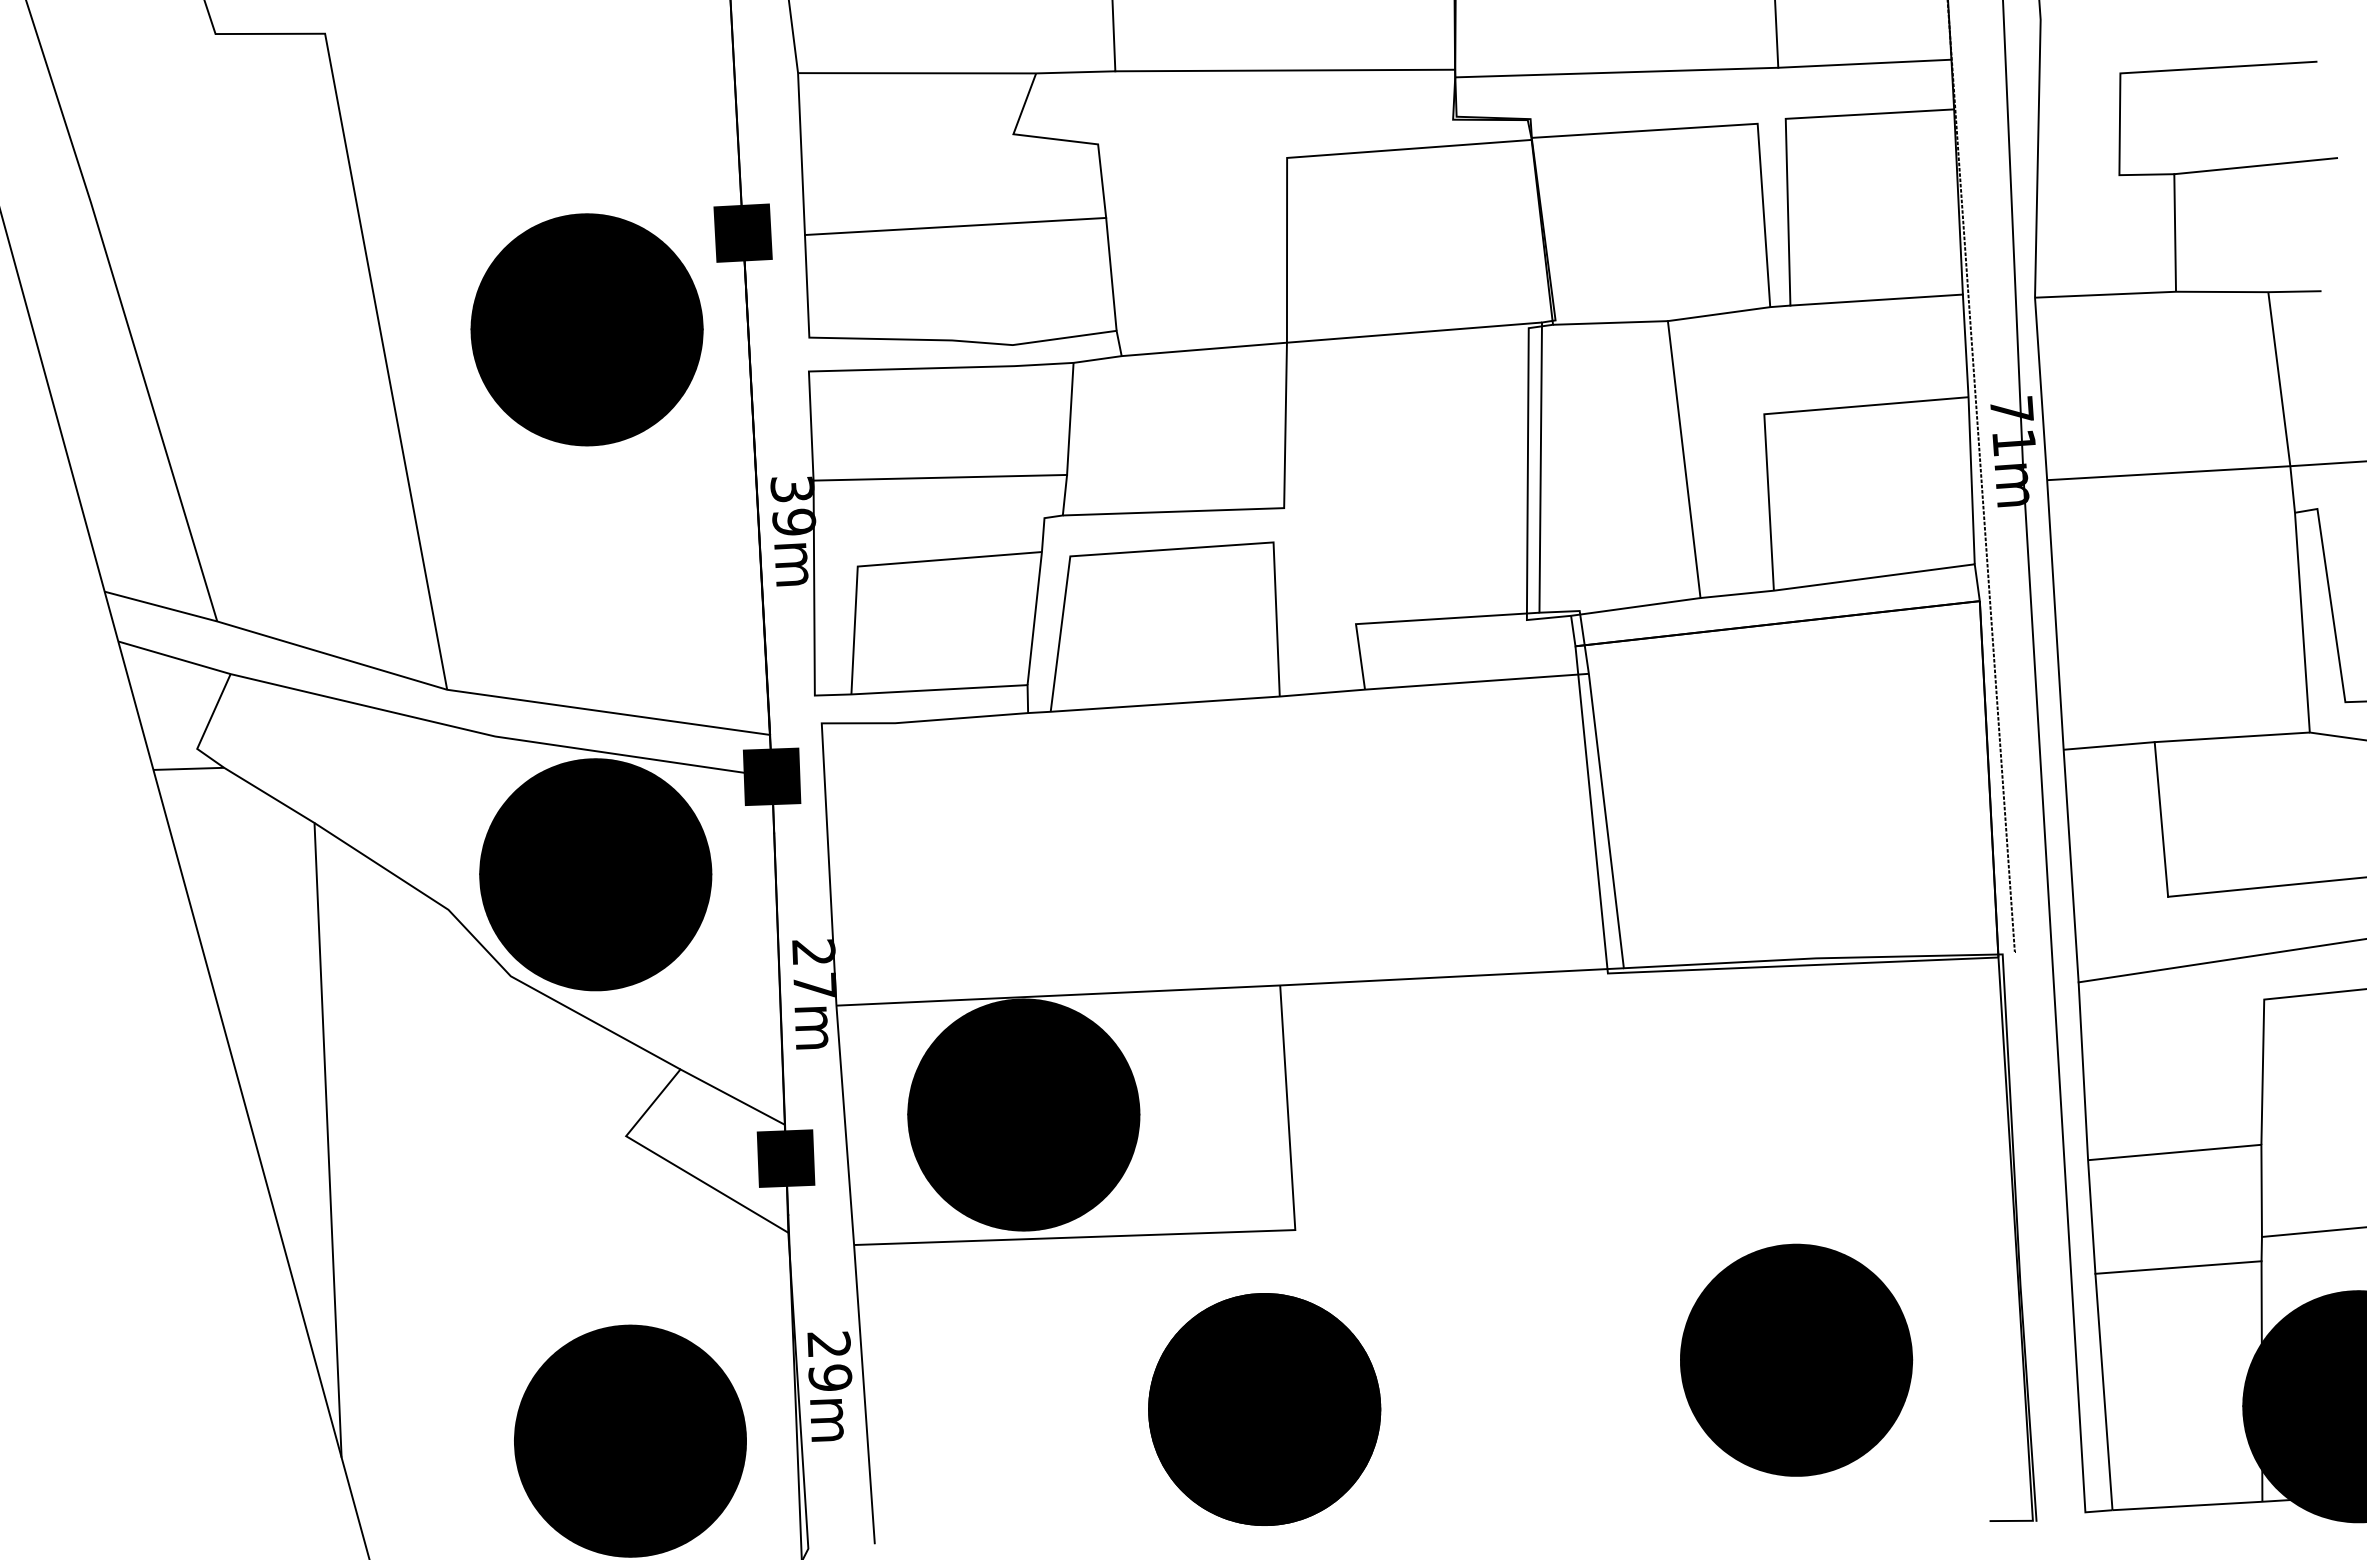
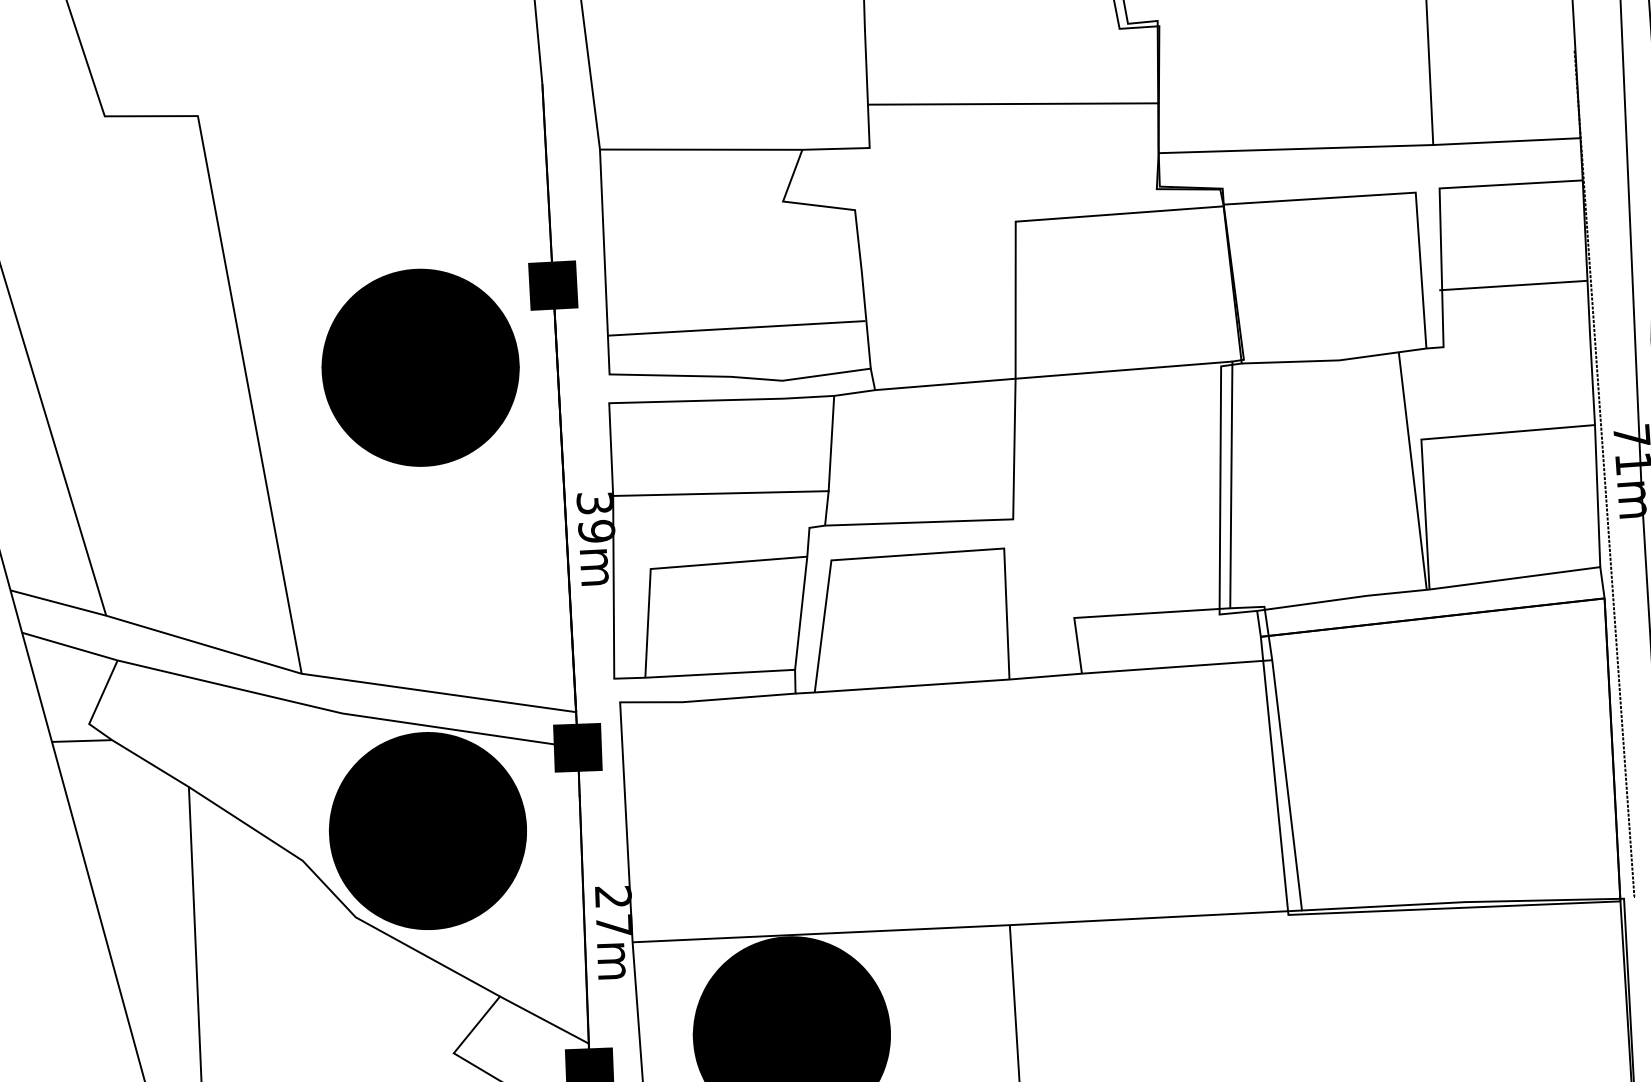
line: (1285, 70) -> (1014, 103), moved
line: (955, 226) -> (736, 328), moved
line: (1876, 299) -> (1513, 285), moved
line: (1683, 459) -> (1412, 471), moved

